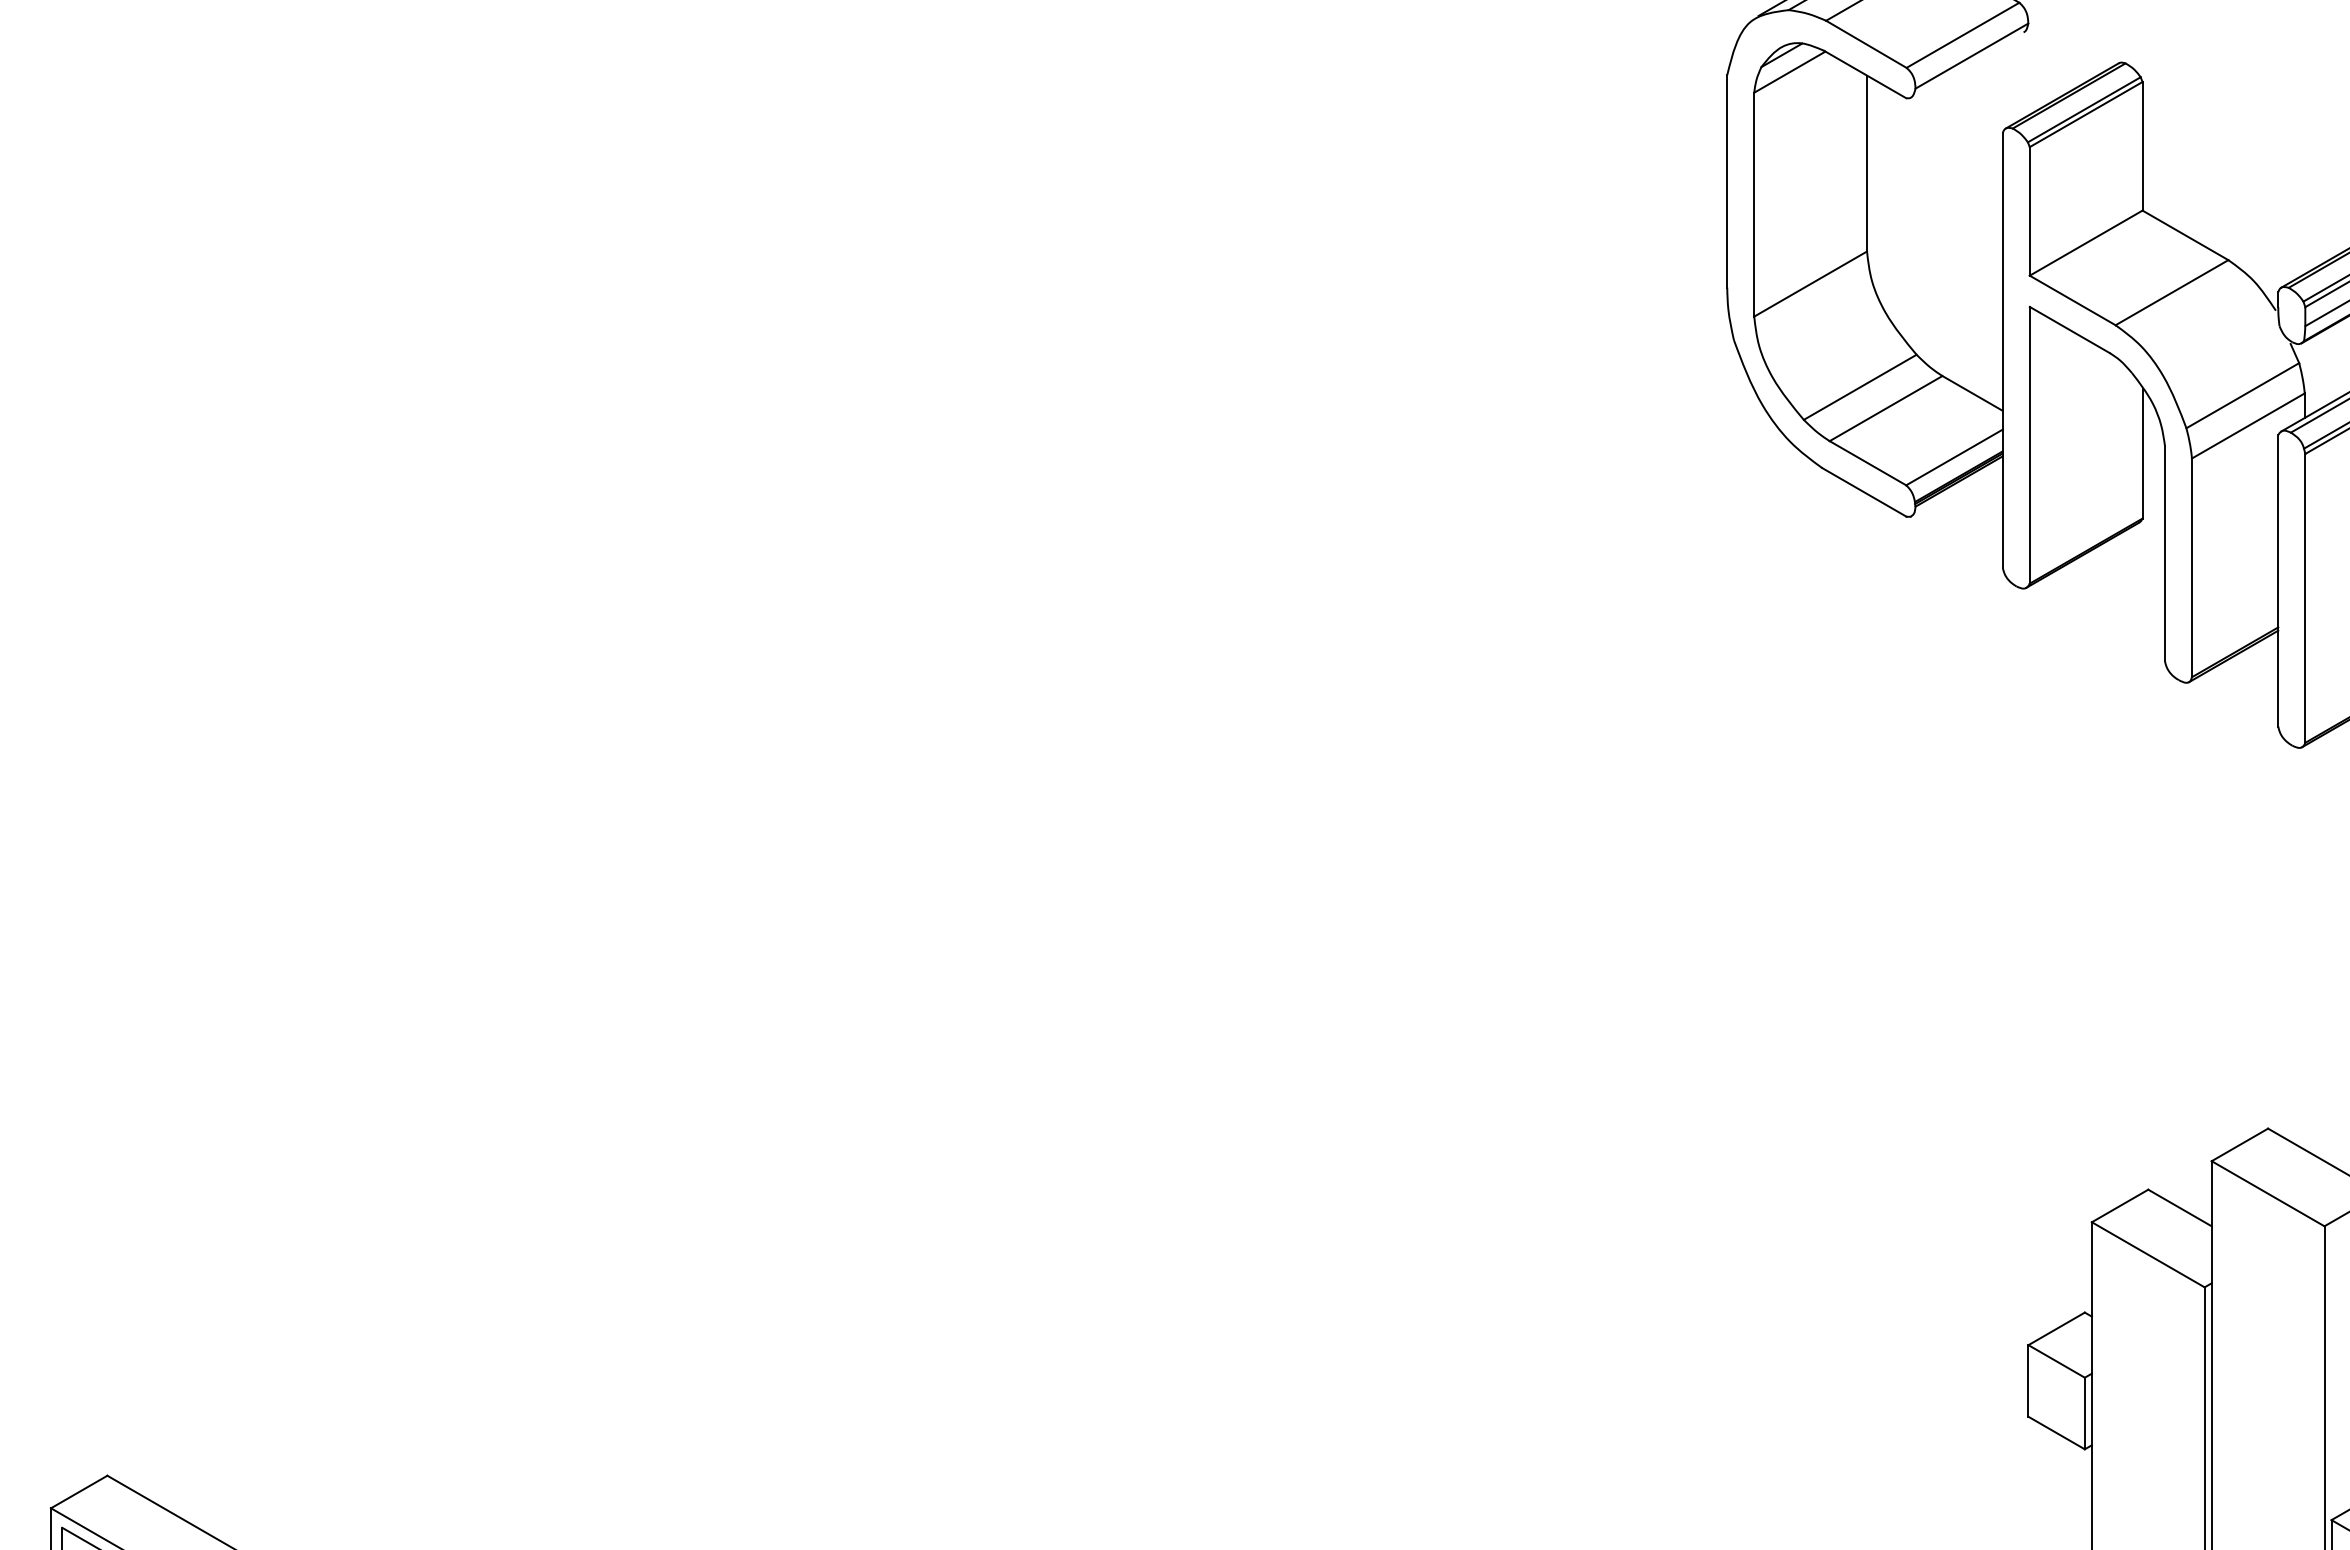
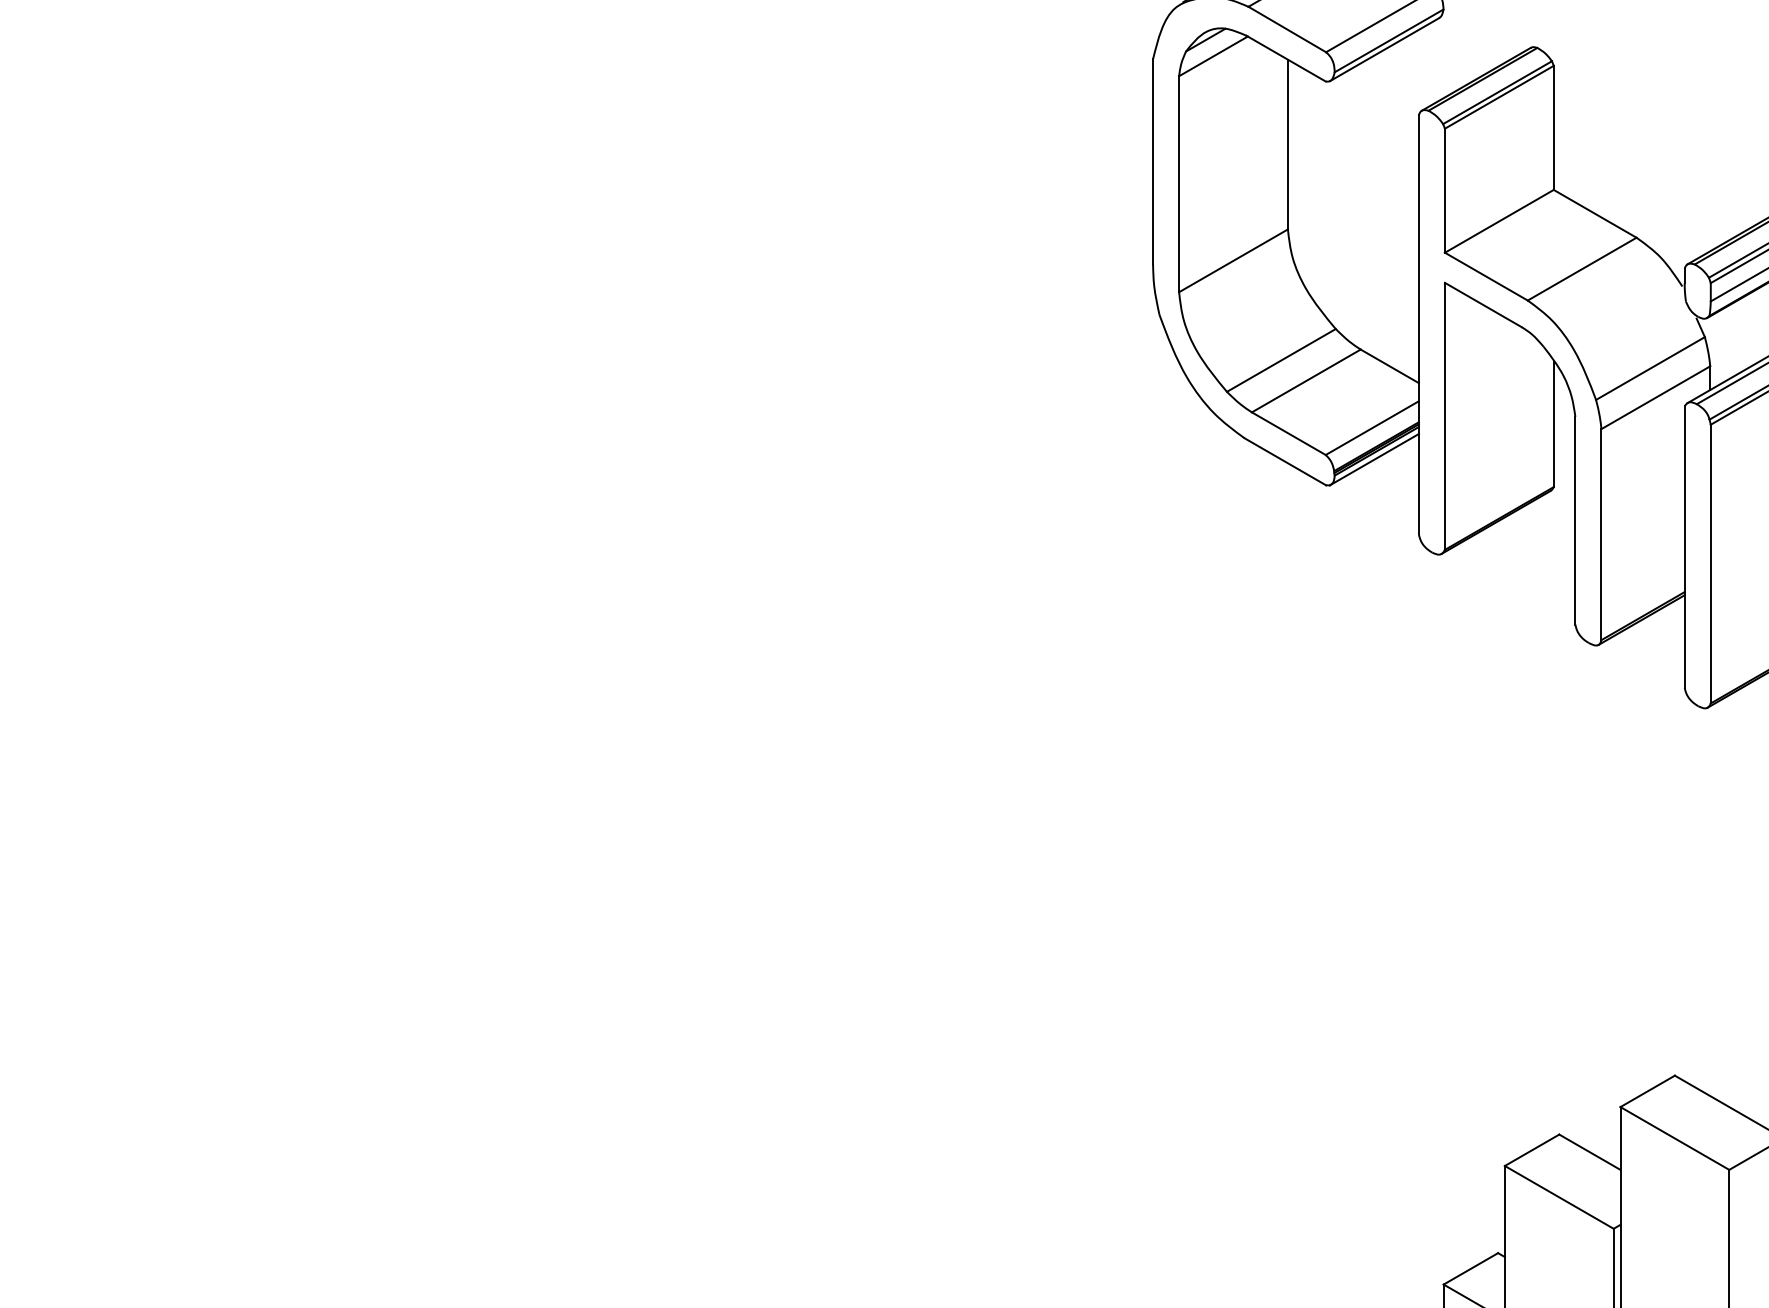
line: (1966, 64) -> (1383, 48), added
line: (1956, 489) -> (1374, 459), added

